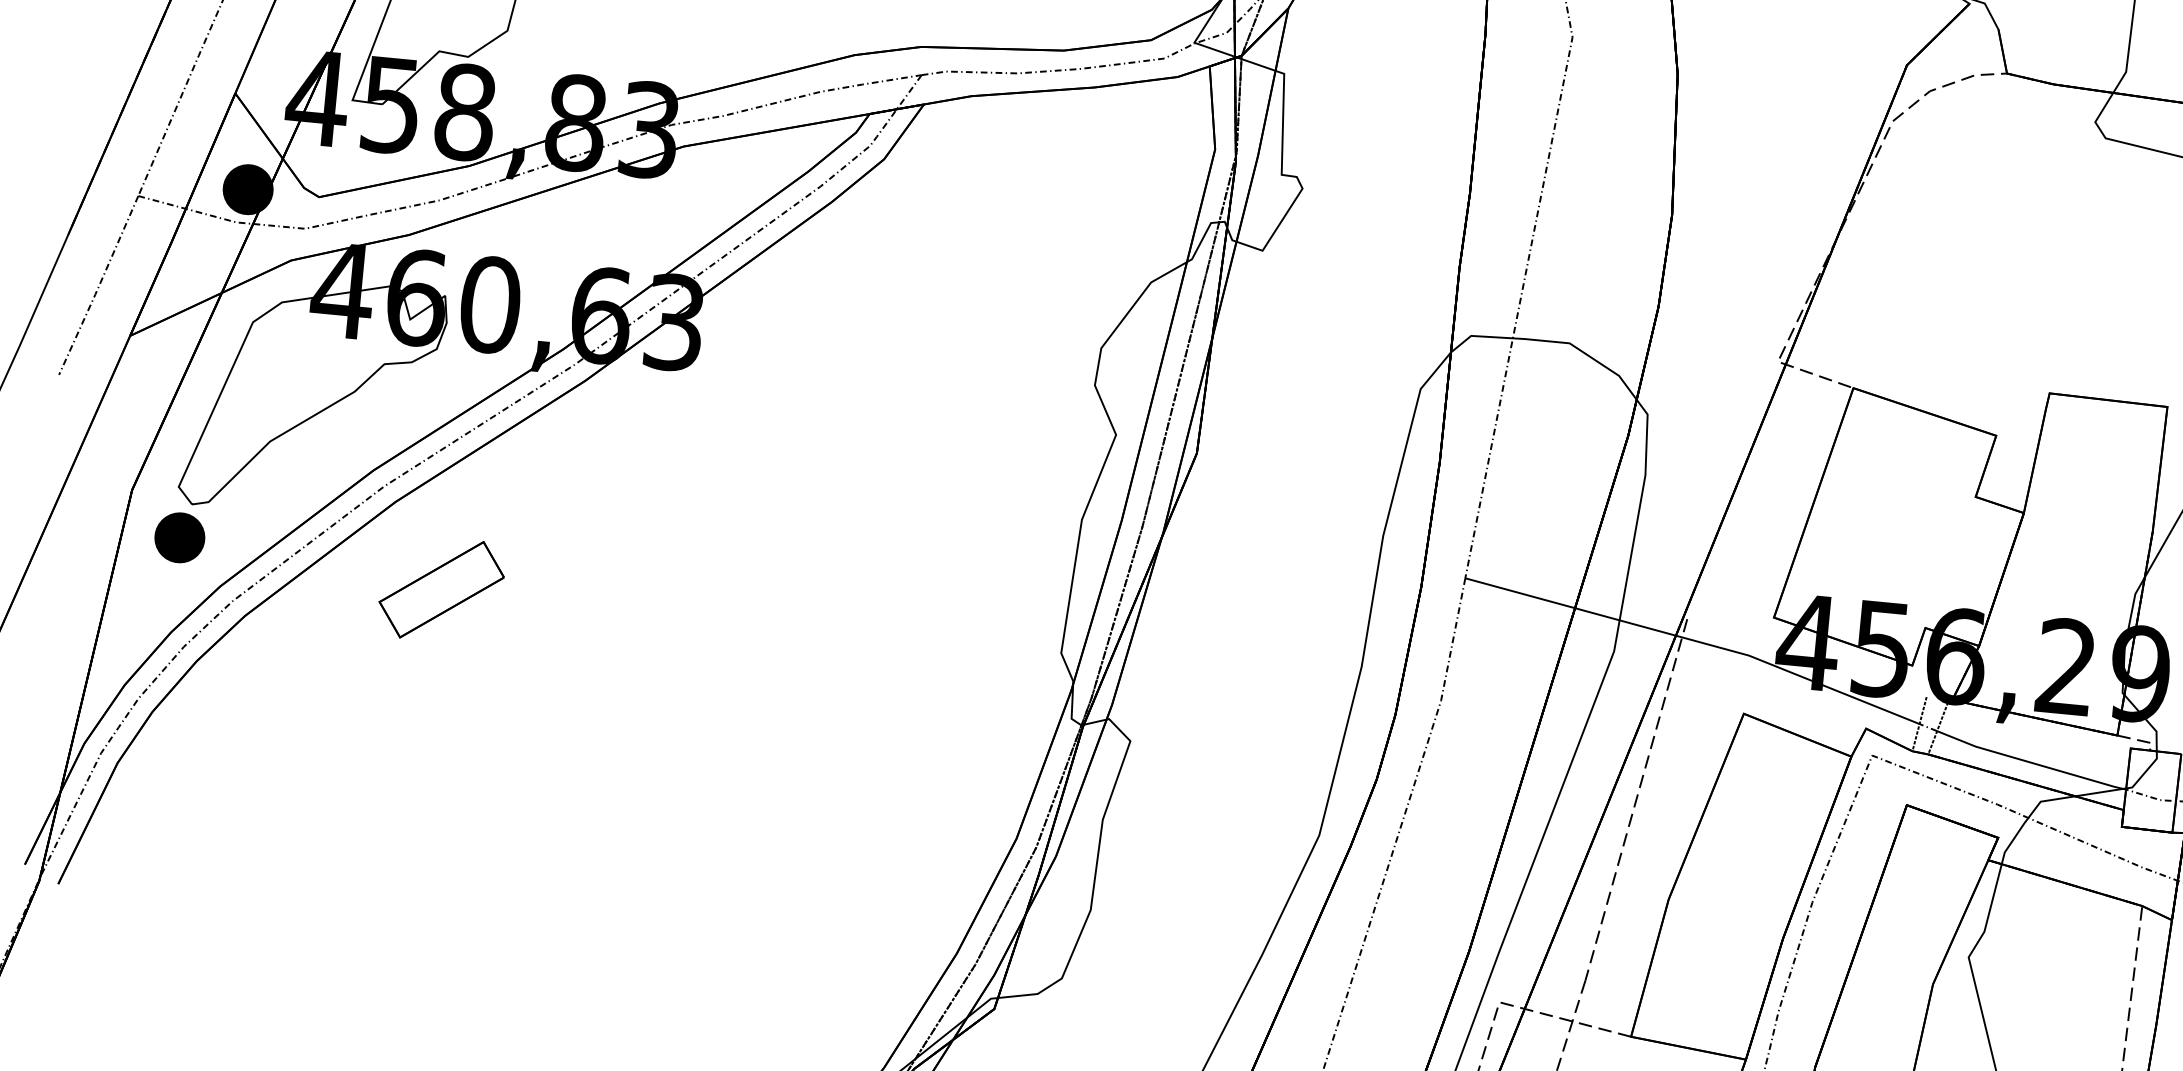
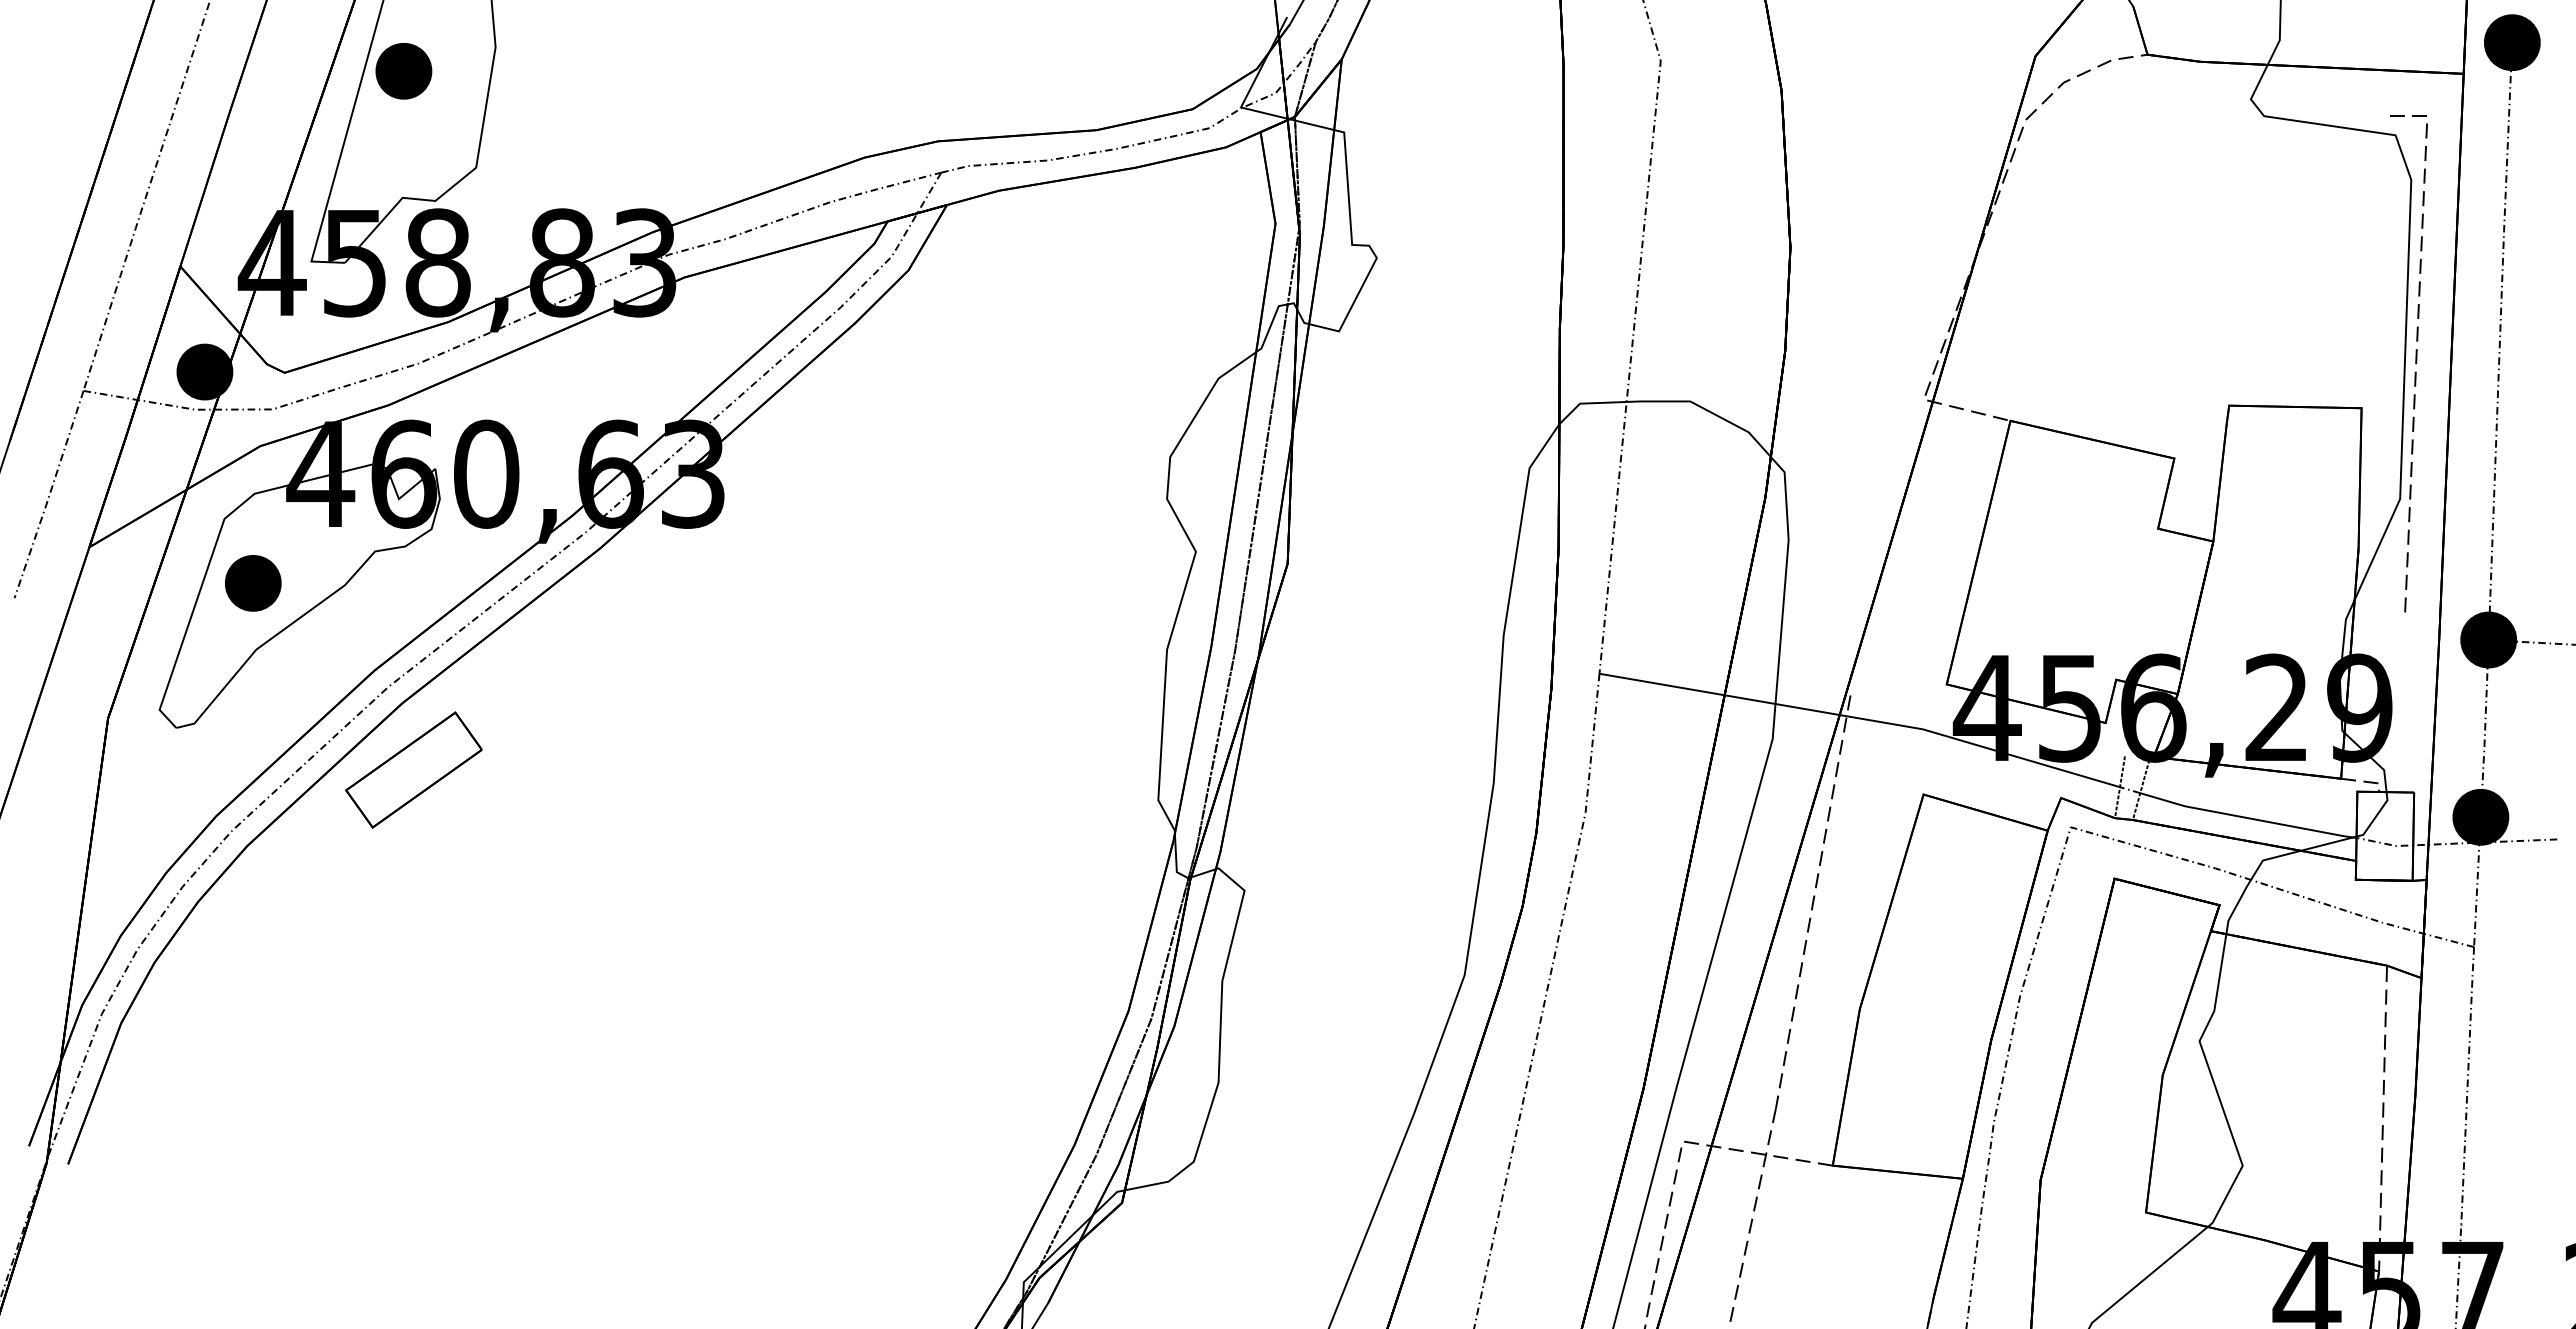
part: (180, 537) -> (253, 583), moved
part: (441, 589) -> (413, 769), moved

